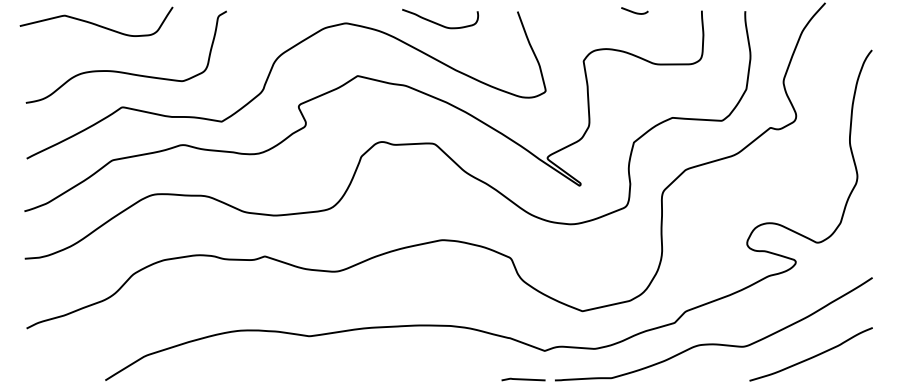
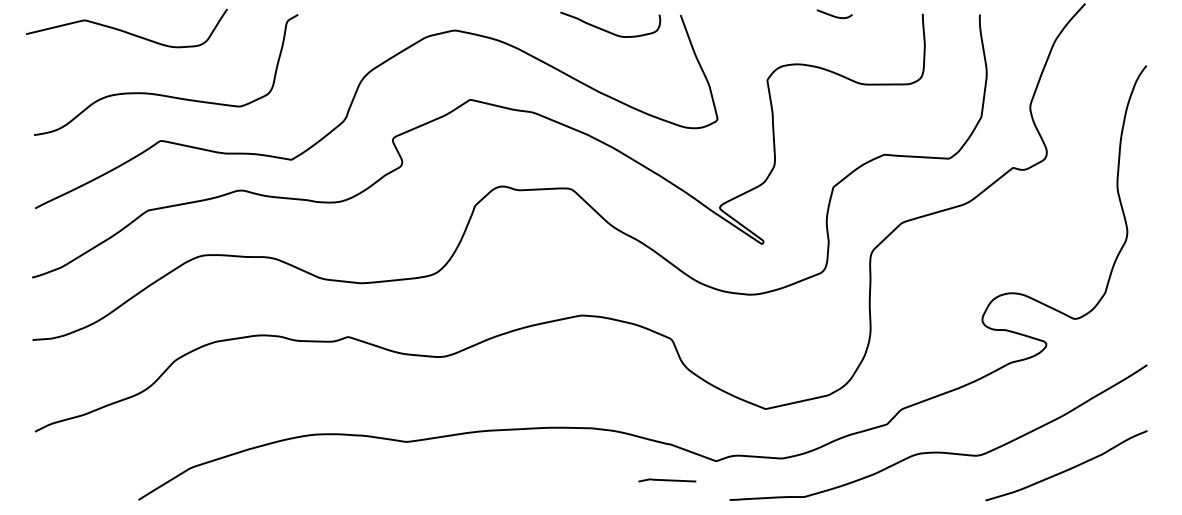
curve: (439, 23) -> (609, 30), moved
curve: (523, 379) -> (667, 480), moved

